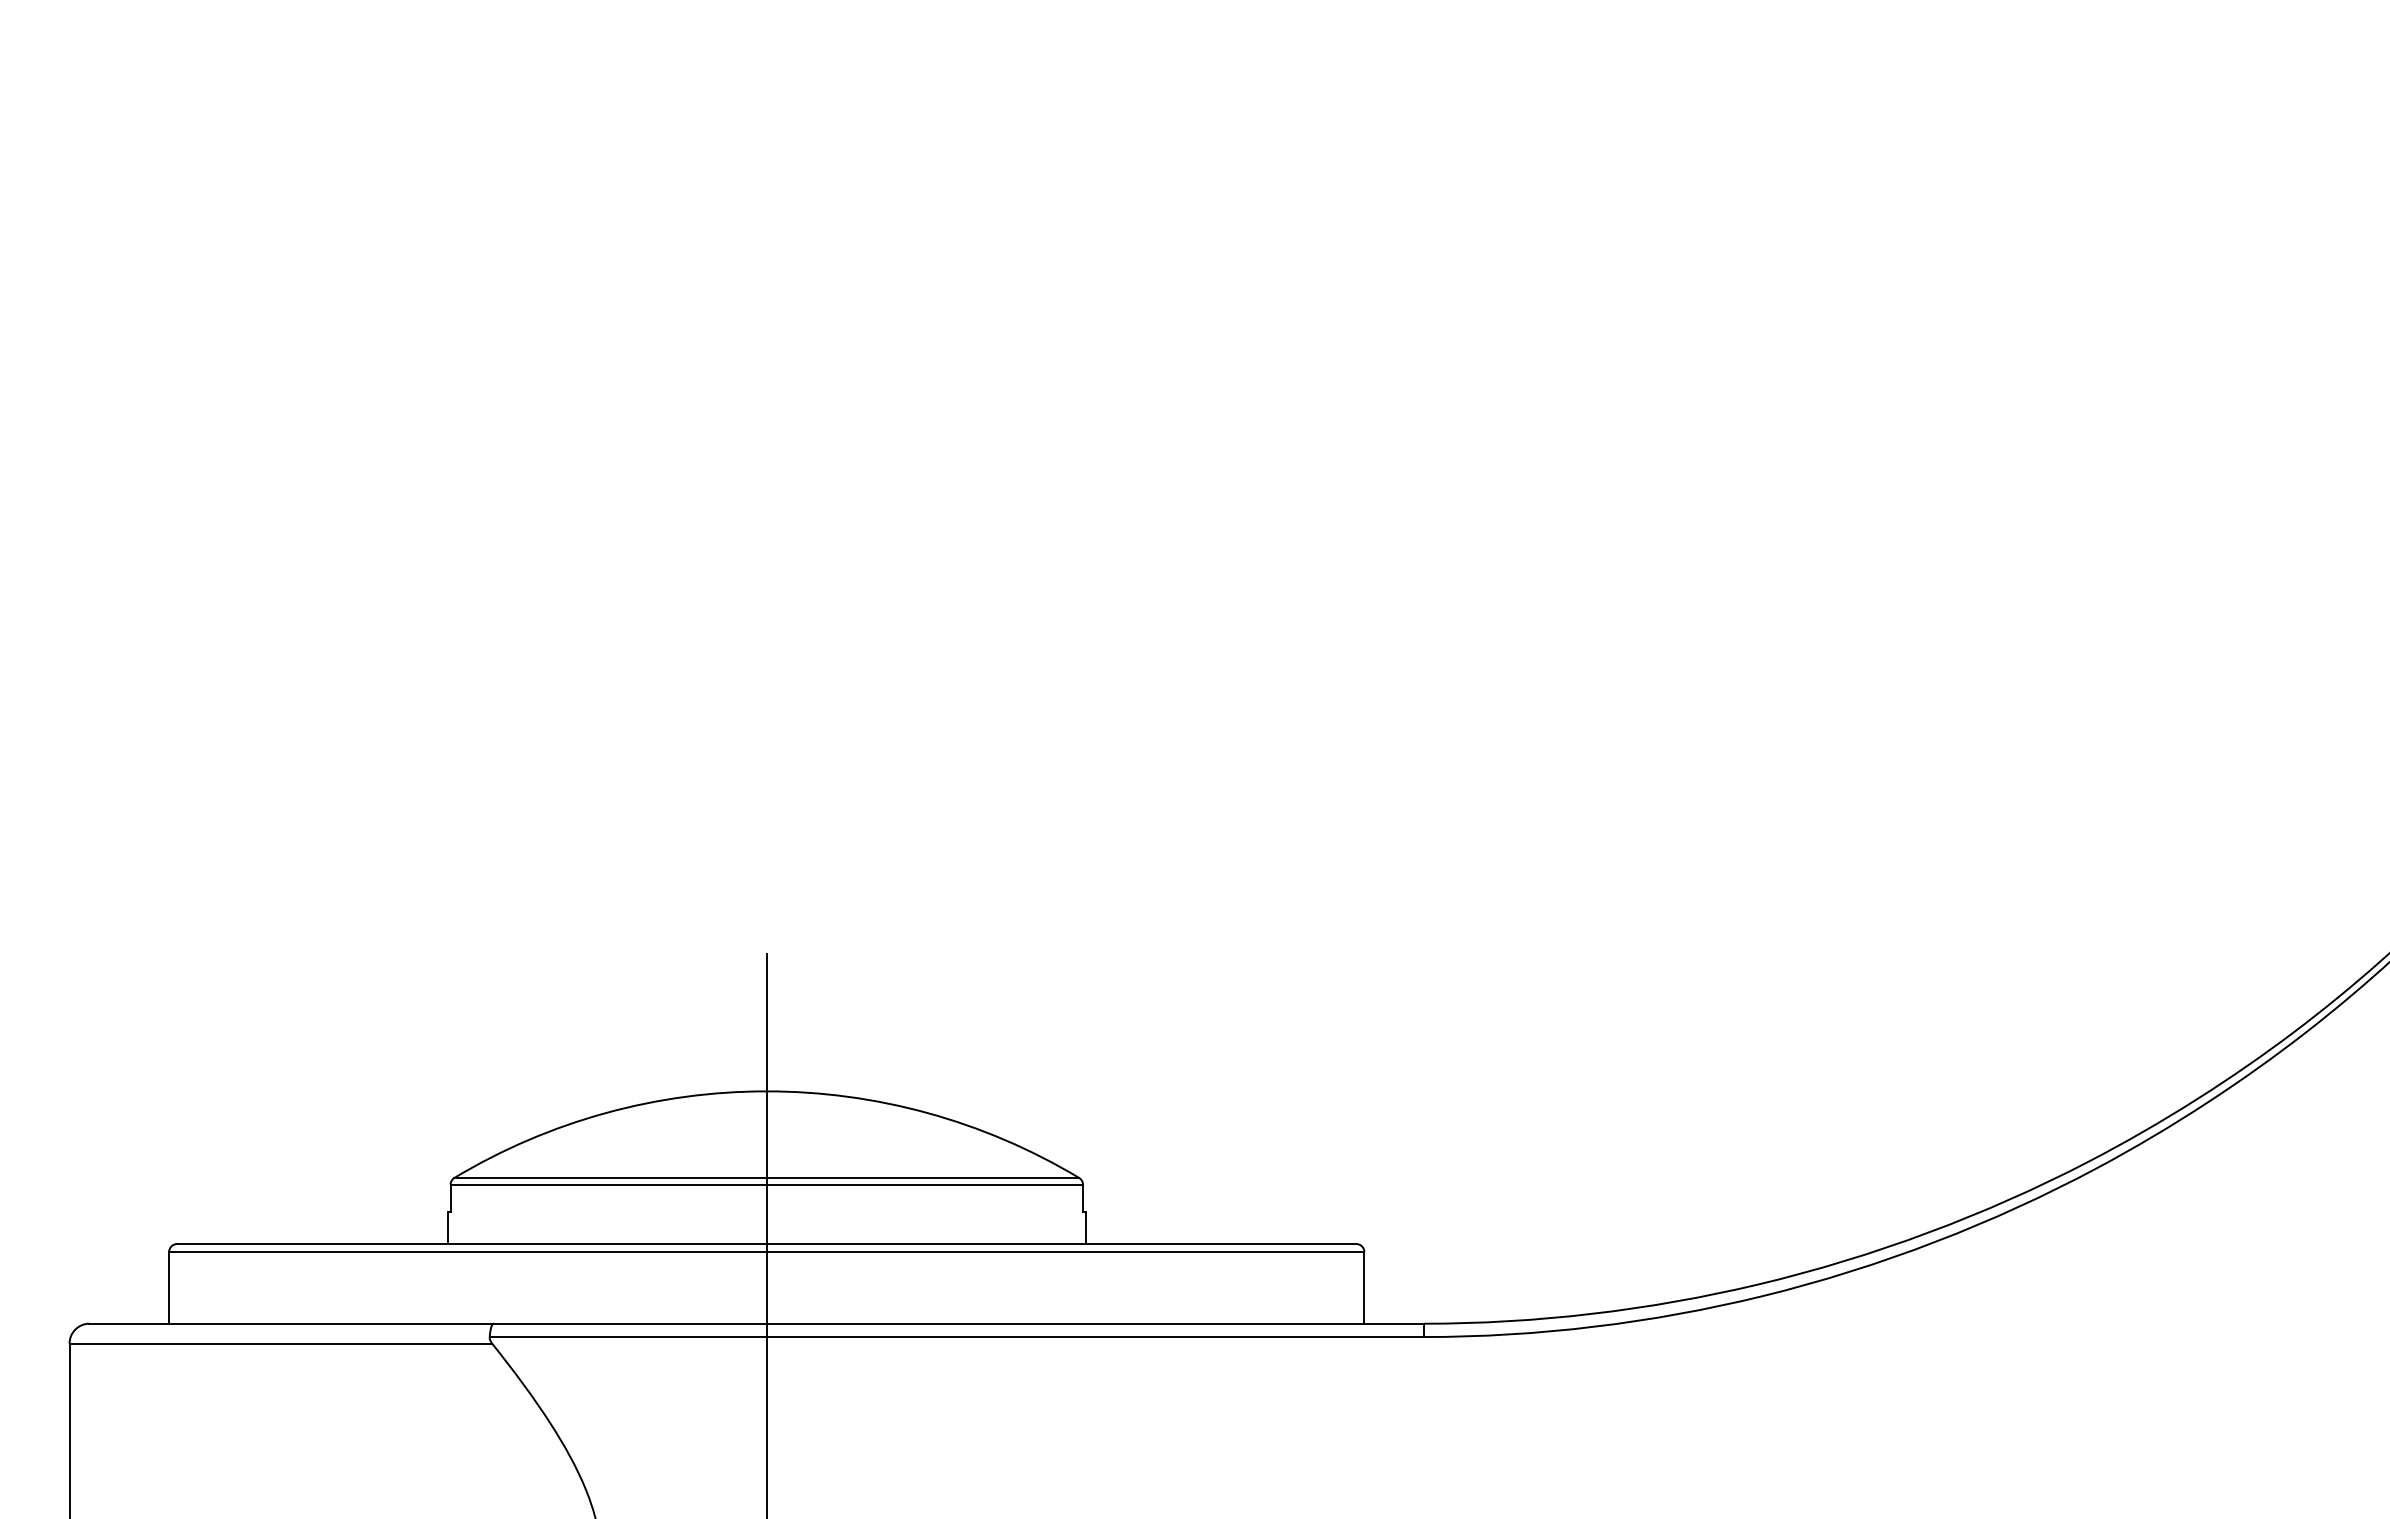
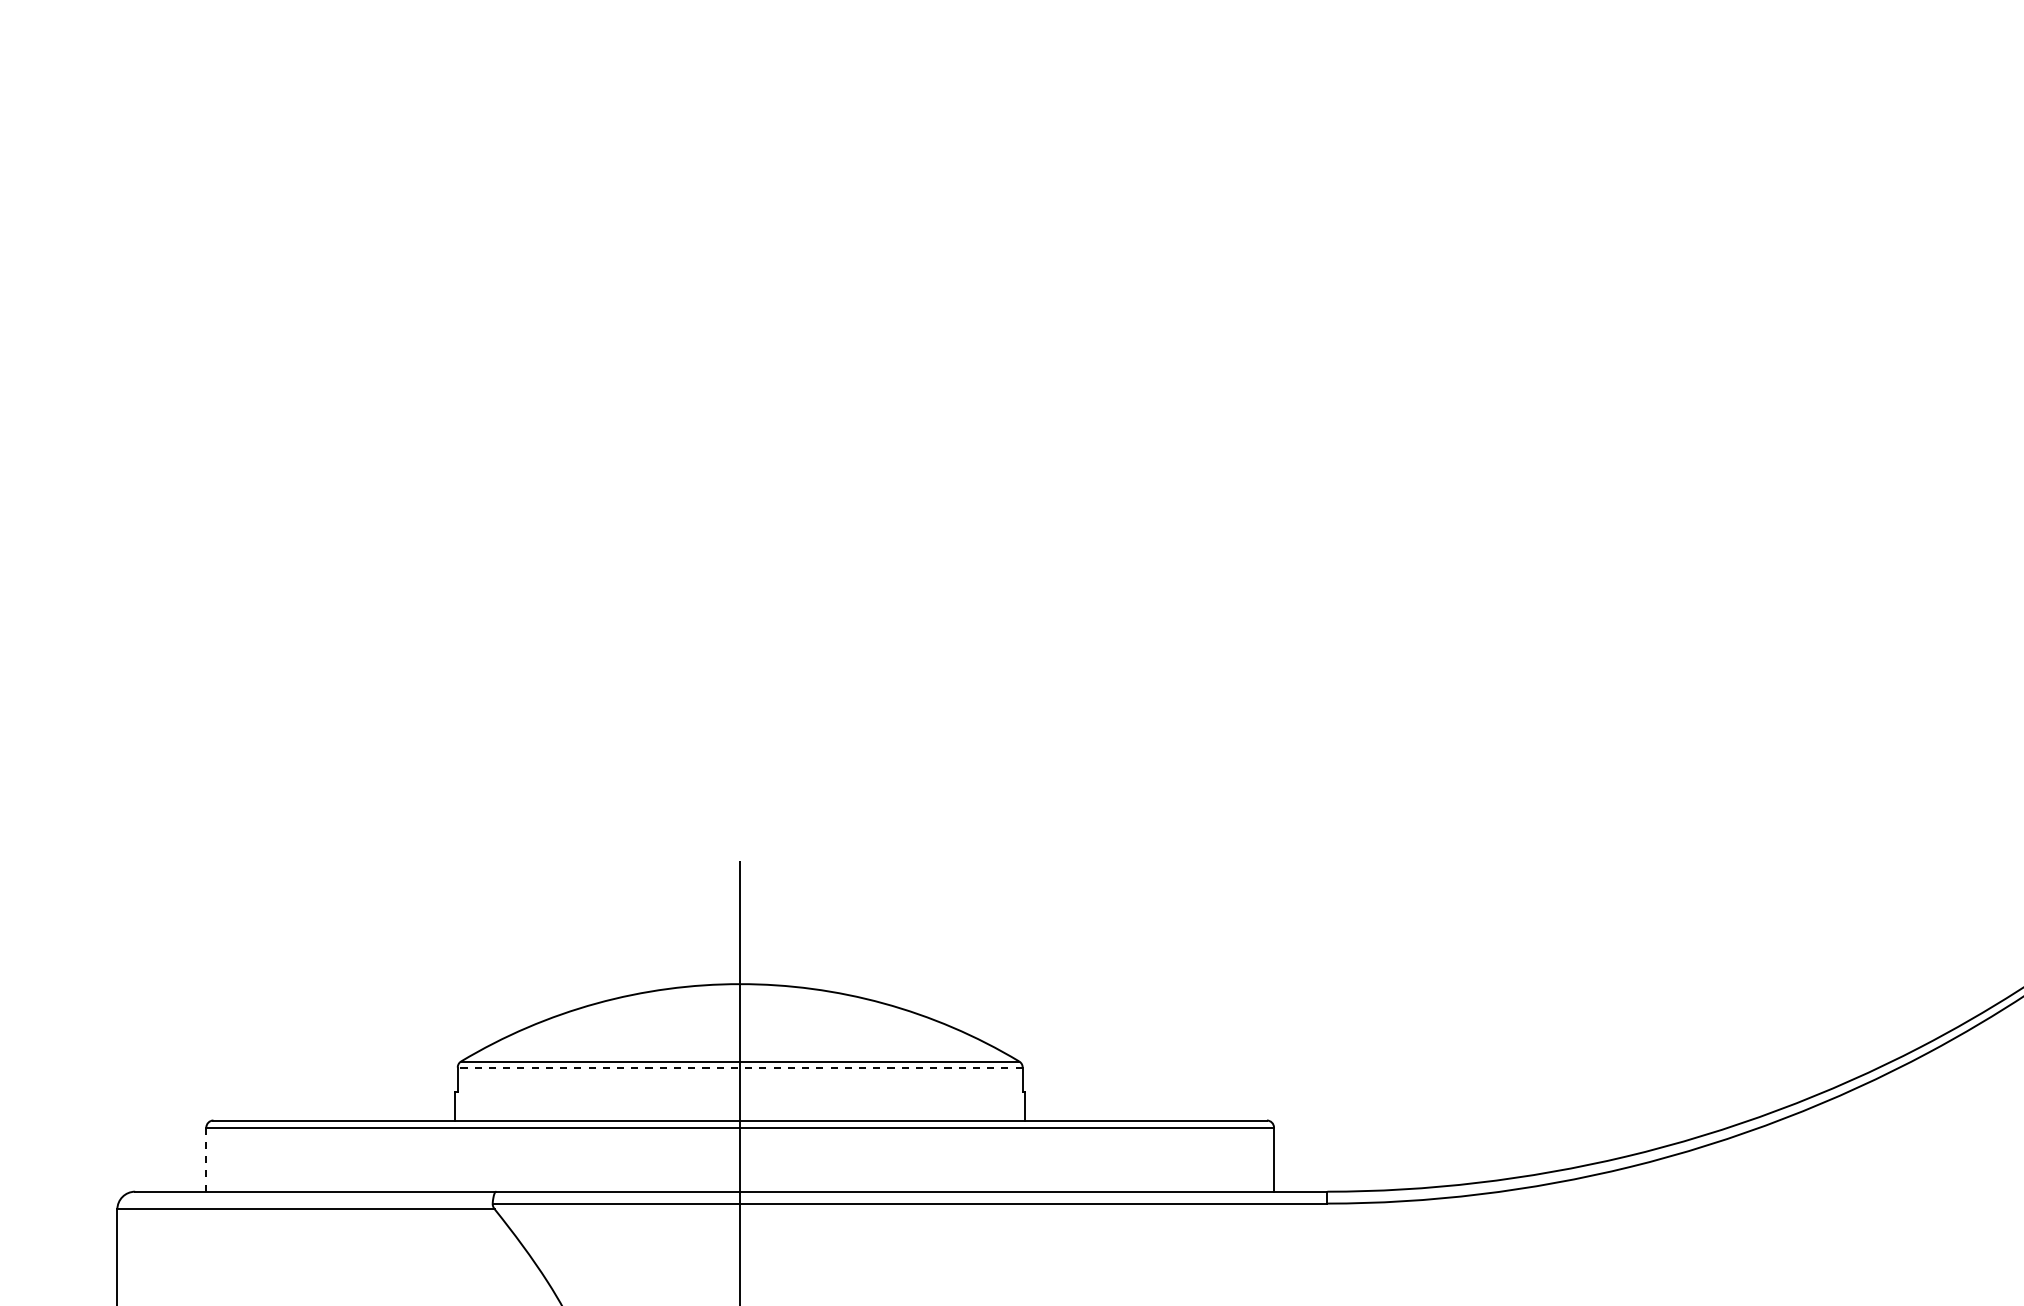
line: (766, 1184) -> (739, 1067), solid -> dashed
line: (169, 1287) -> (206, 1159), solid -> dashed

